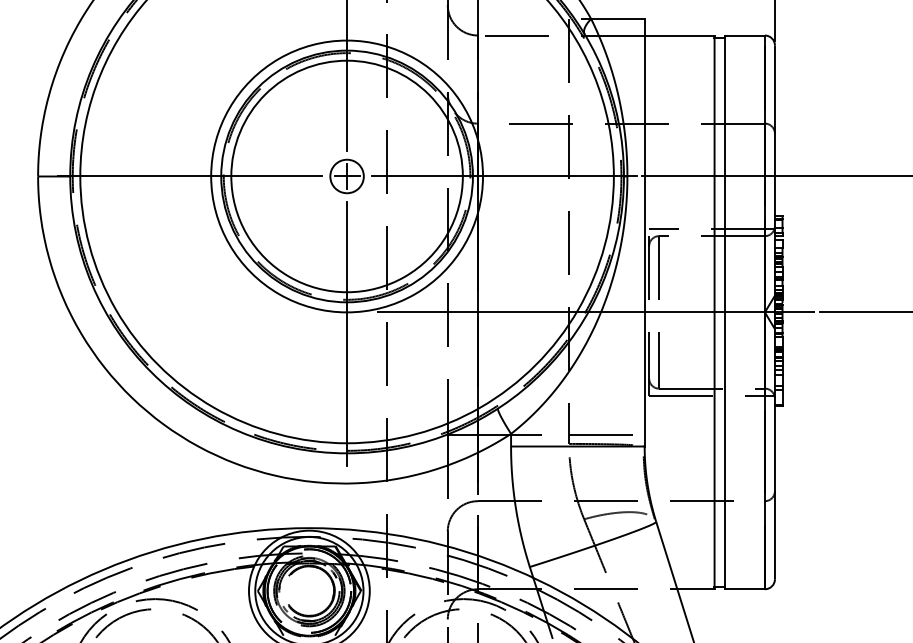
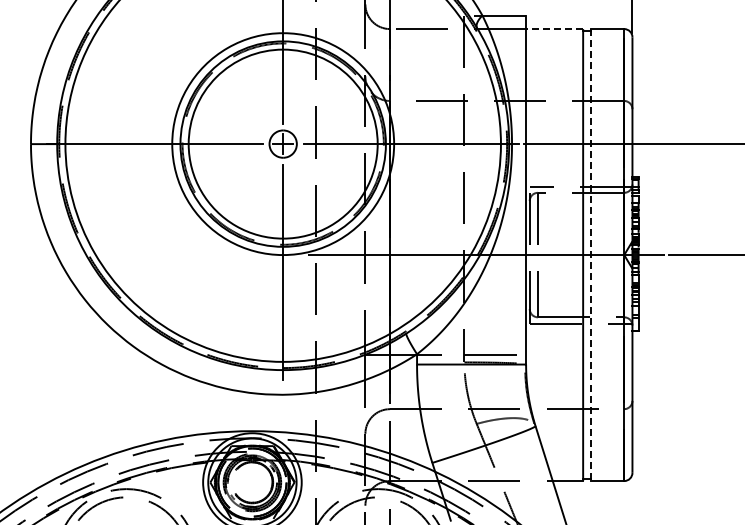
line: (679, 36) -> (554, 29), solid -> dashed
line: (724, 312) -> (591, 255), solid -> dashed

